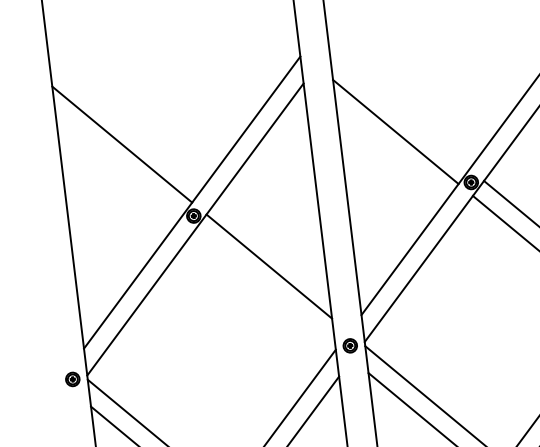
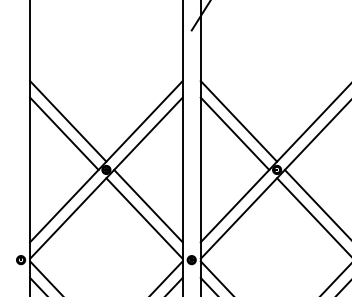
line: (399, 111) -> (238, 121), added
line: (118, 165) -> (64, 133), added
line: (265, 287) -> (144, 218), added

